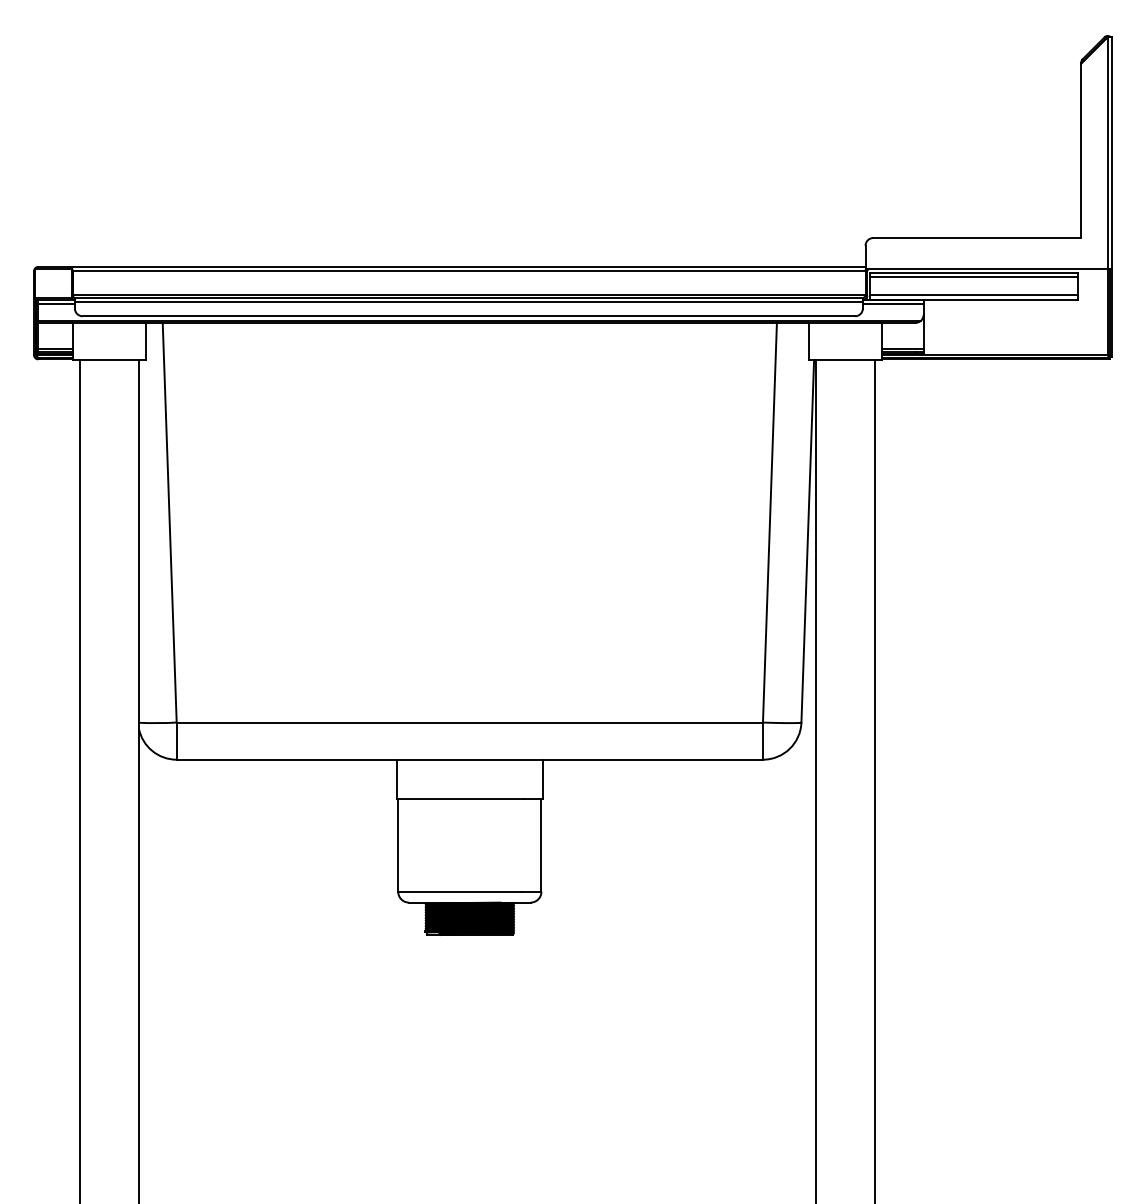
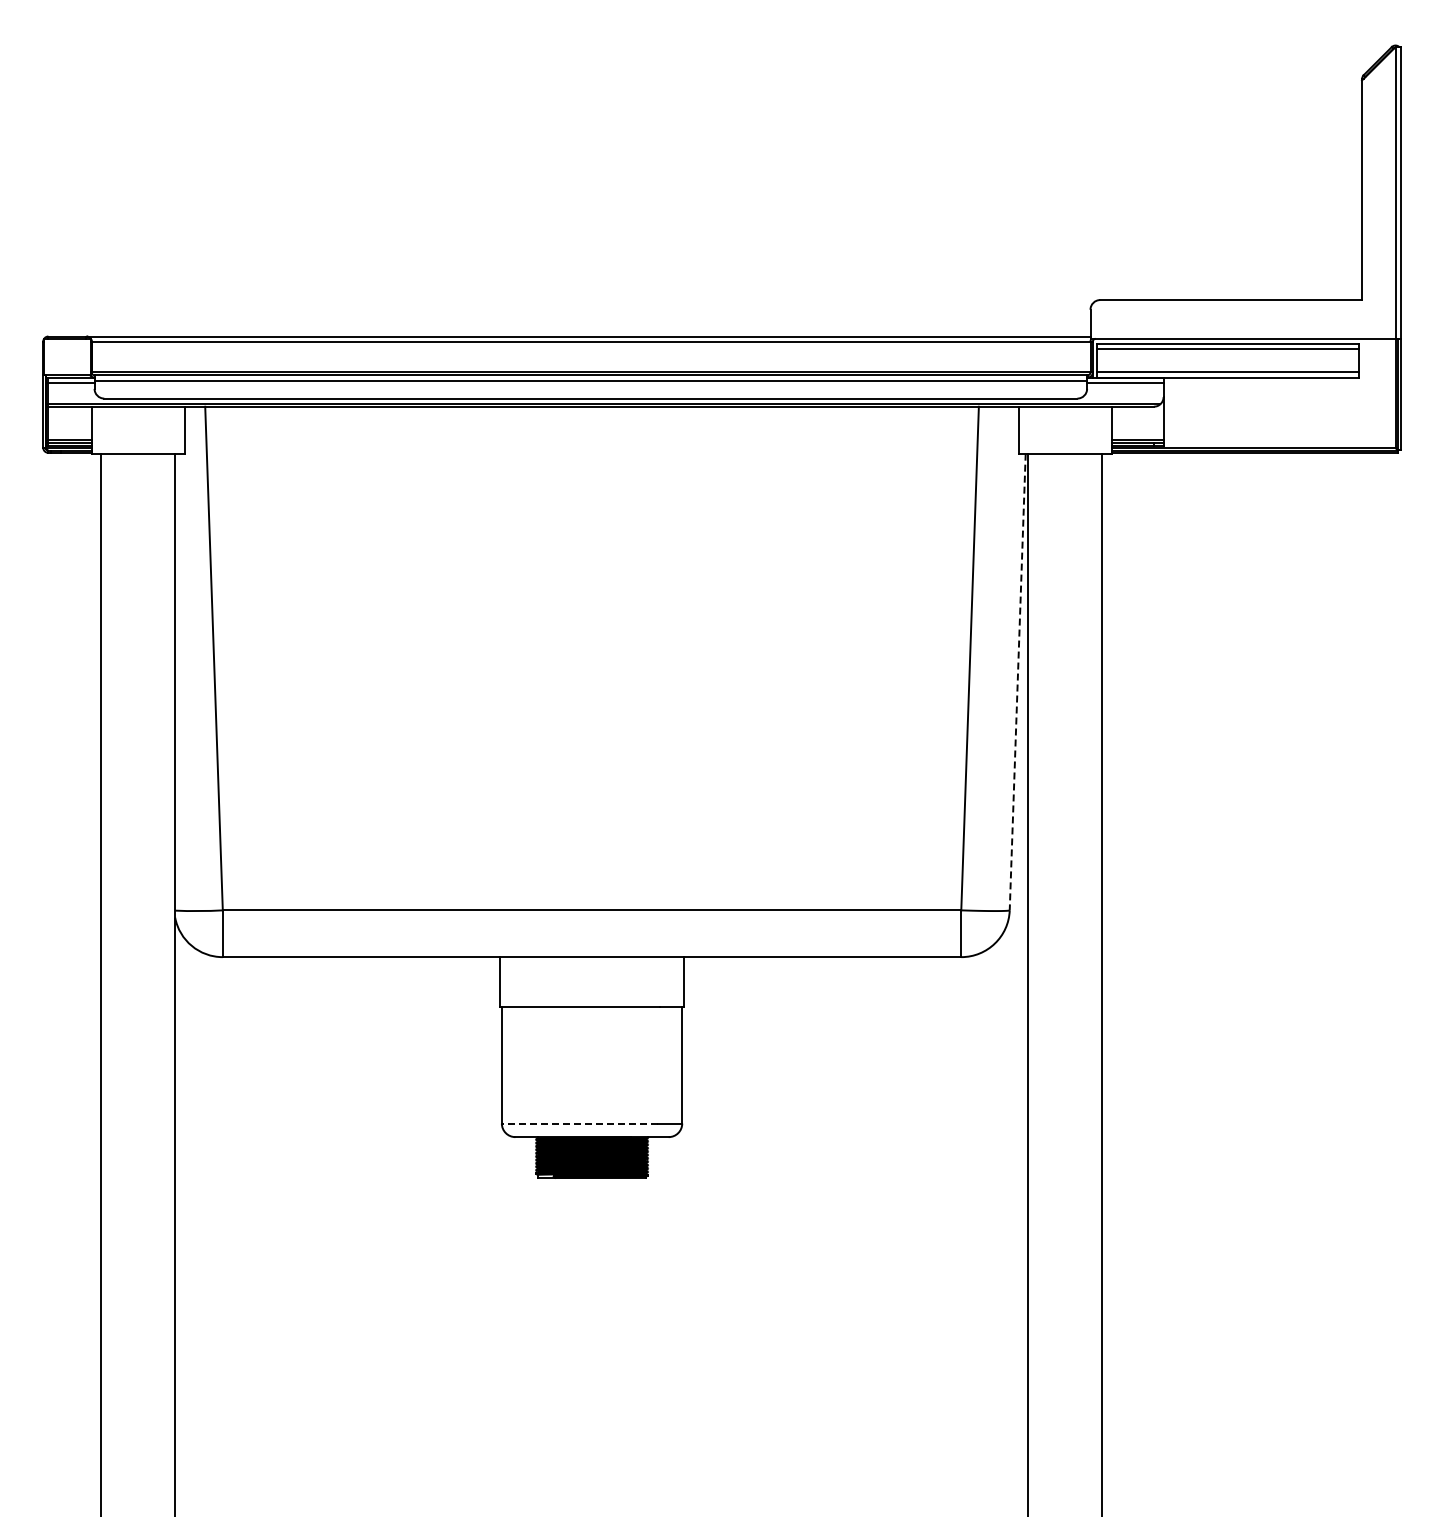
line: (807, 541) -> (1017, 682), solid -> dashed
line: (459, 891) -> (579, 1123), solid -> dashed

